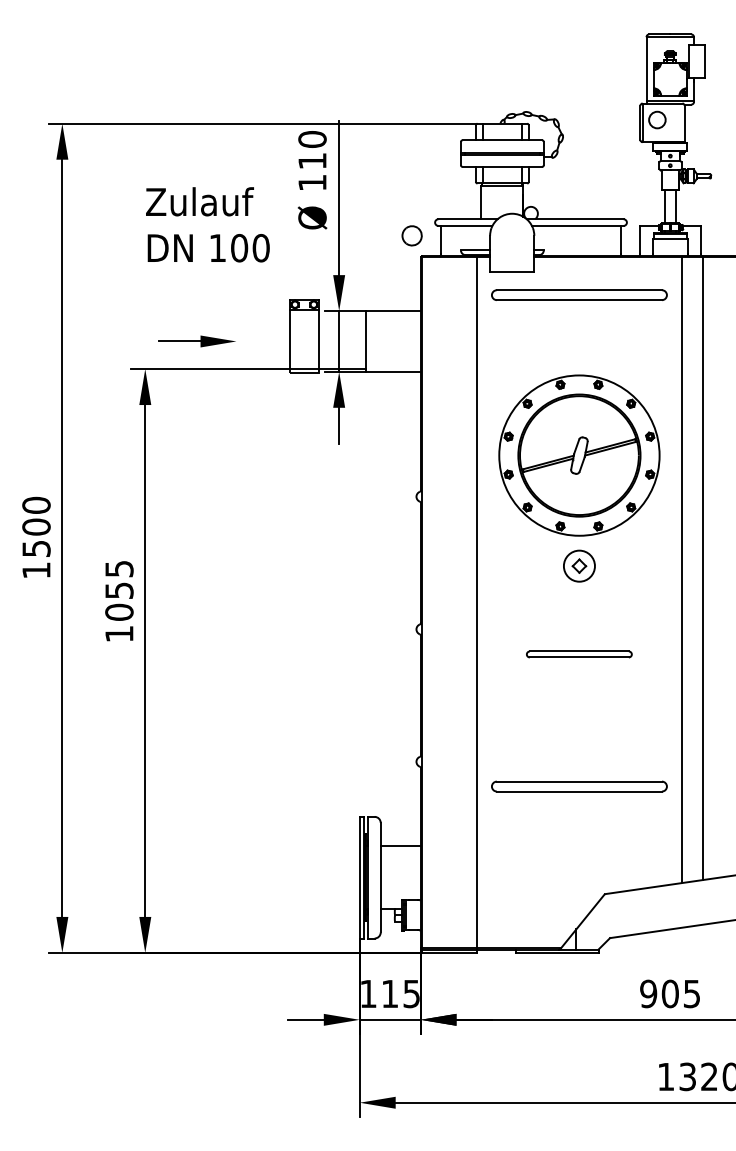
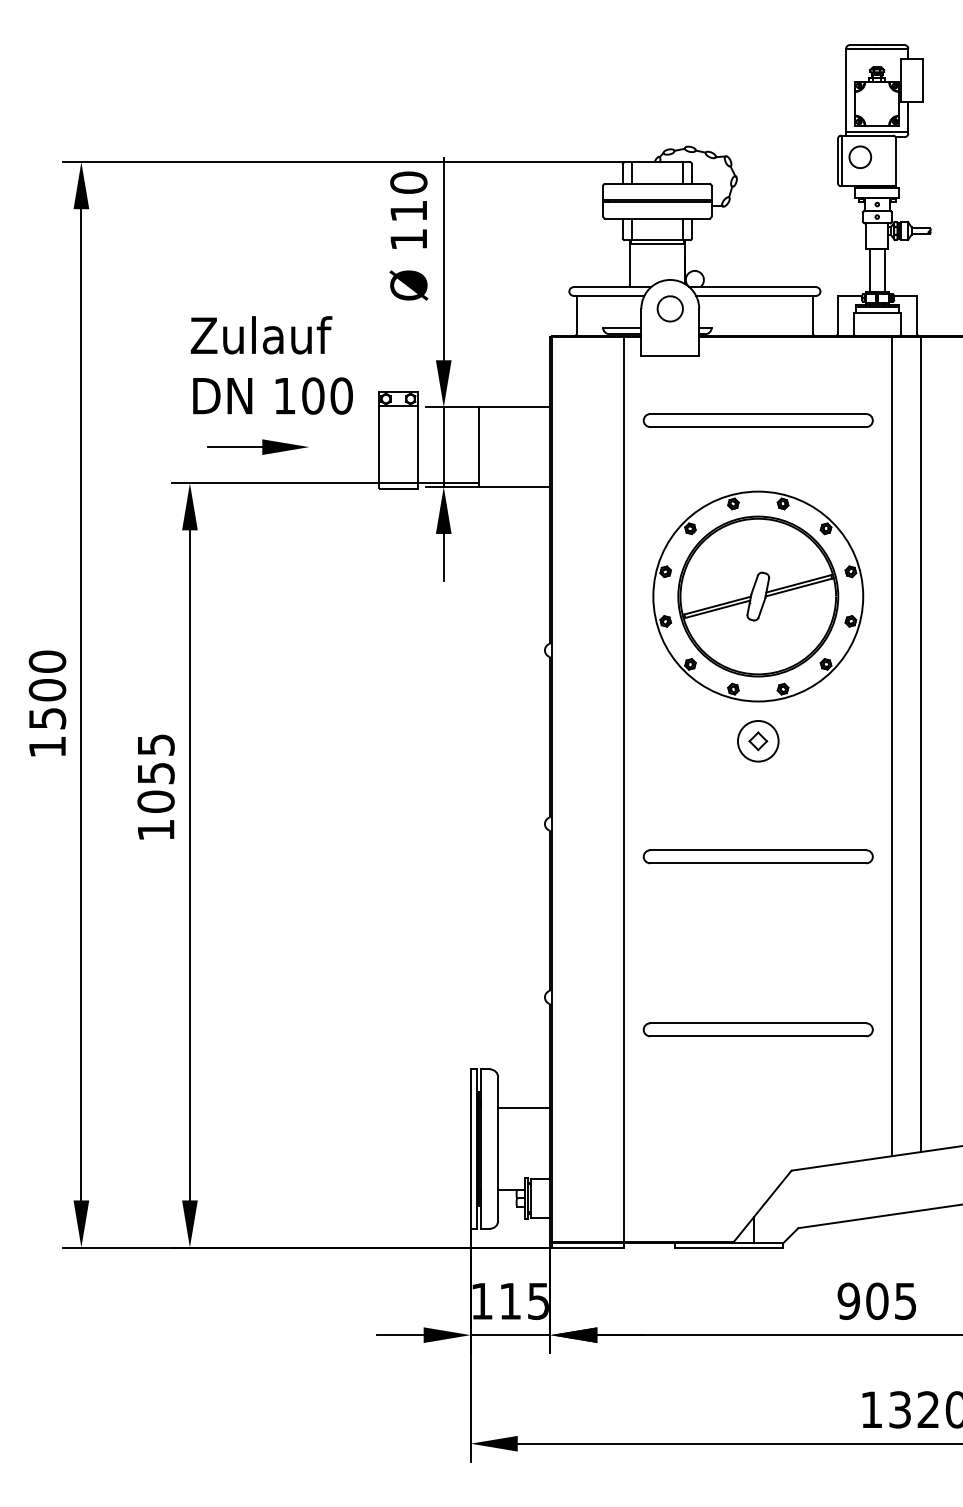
text: (207, 224) -> (271, 365), moved
part: (411, 235) -> (669, 308), moved
part: (578, 295) -> (757, 420), moved
part: (578, 654) -> (757, 856), size x1.67

